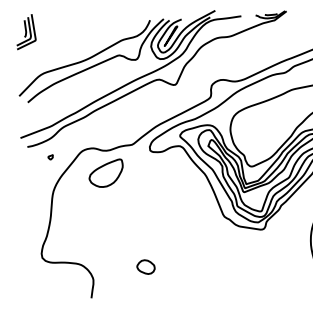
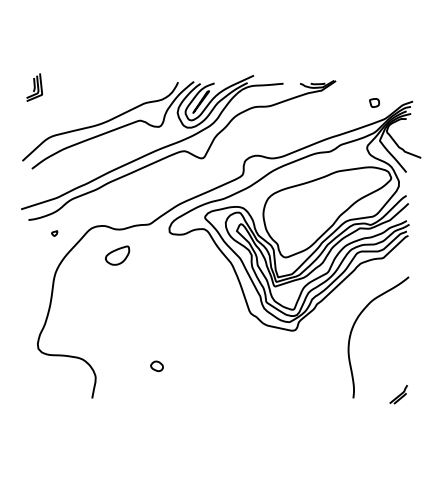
part: (25, 31) -> (34, 87), size x0.7
part: (106, 173) -> (117, 255), size x0.6
part: (145, 267) -> (156, 366), size x0.6

